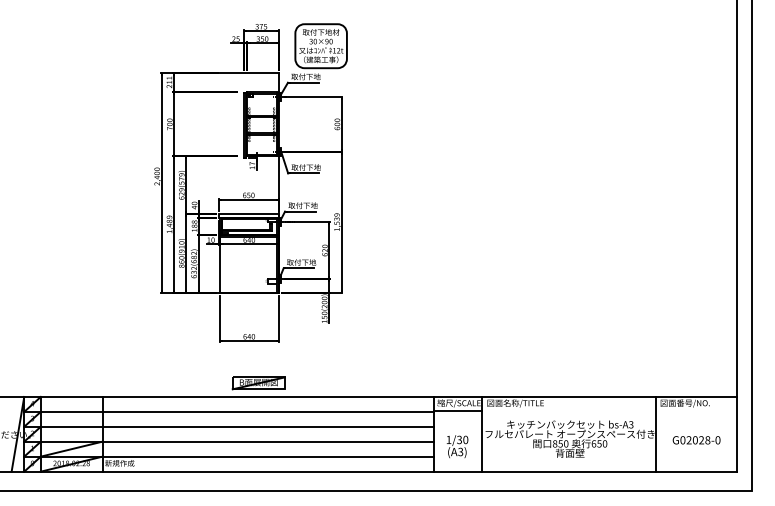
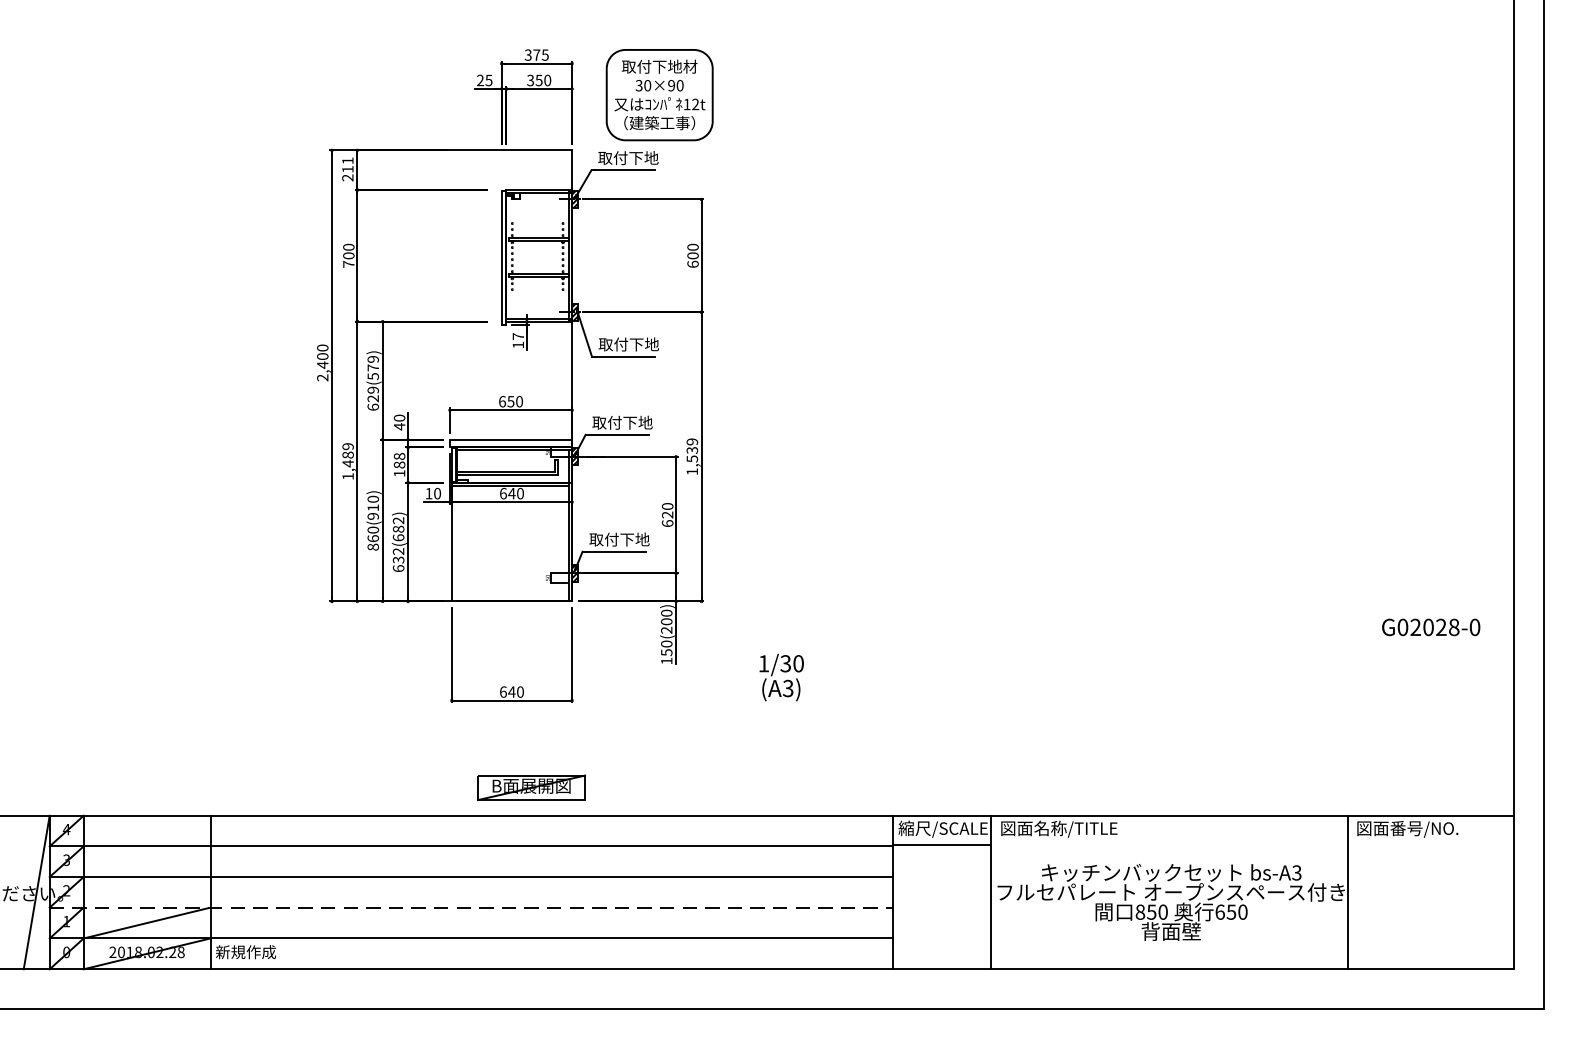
text: (696, 440) -> (1430, 627), moved
line: (229, 441) -> (471, 907), solid -> dashed
text: (457, 446) -> (781, 677), moved

